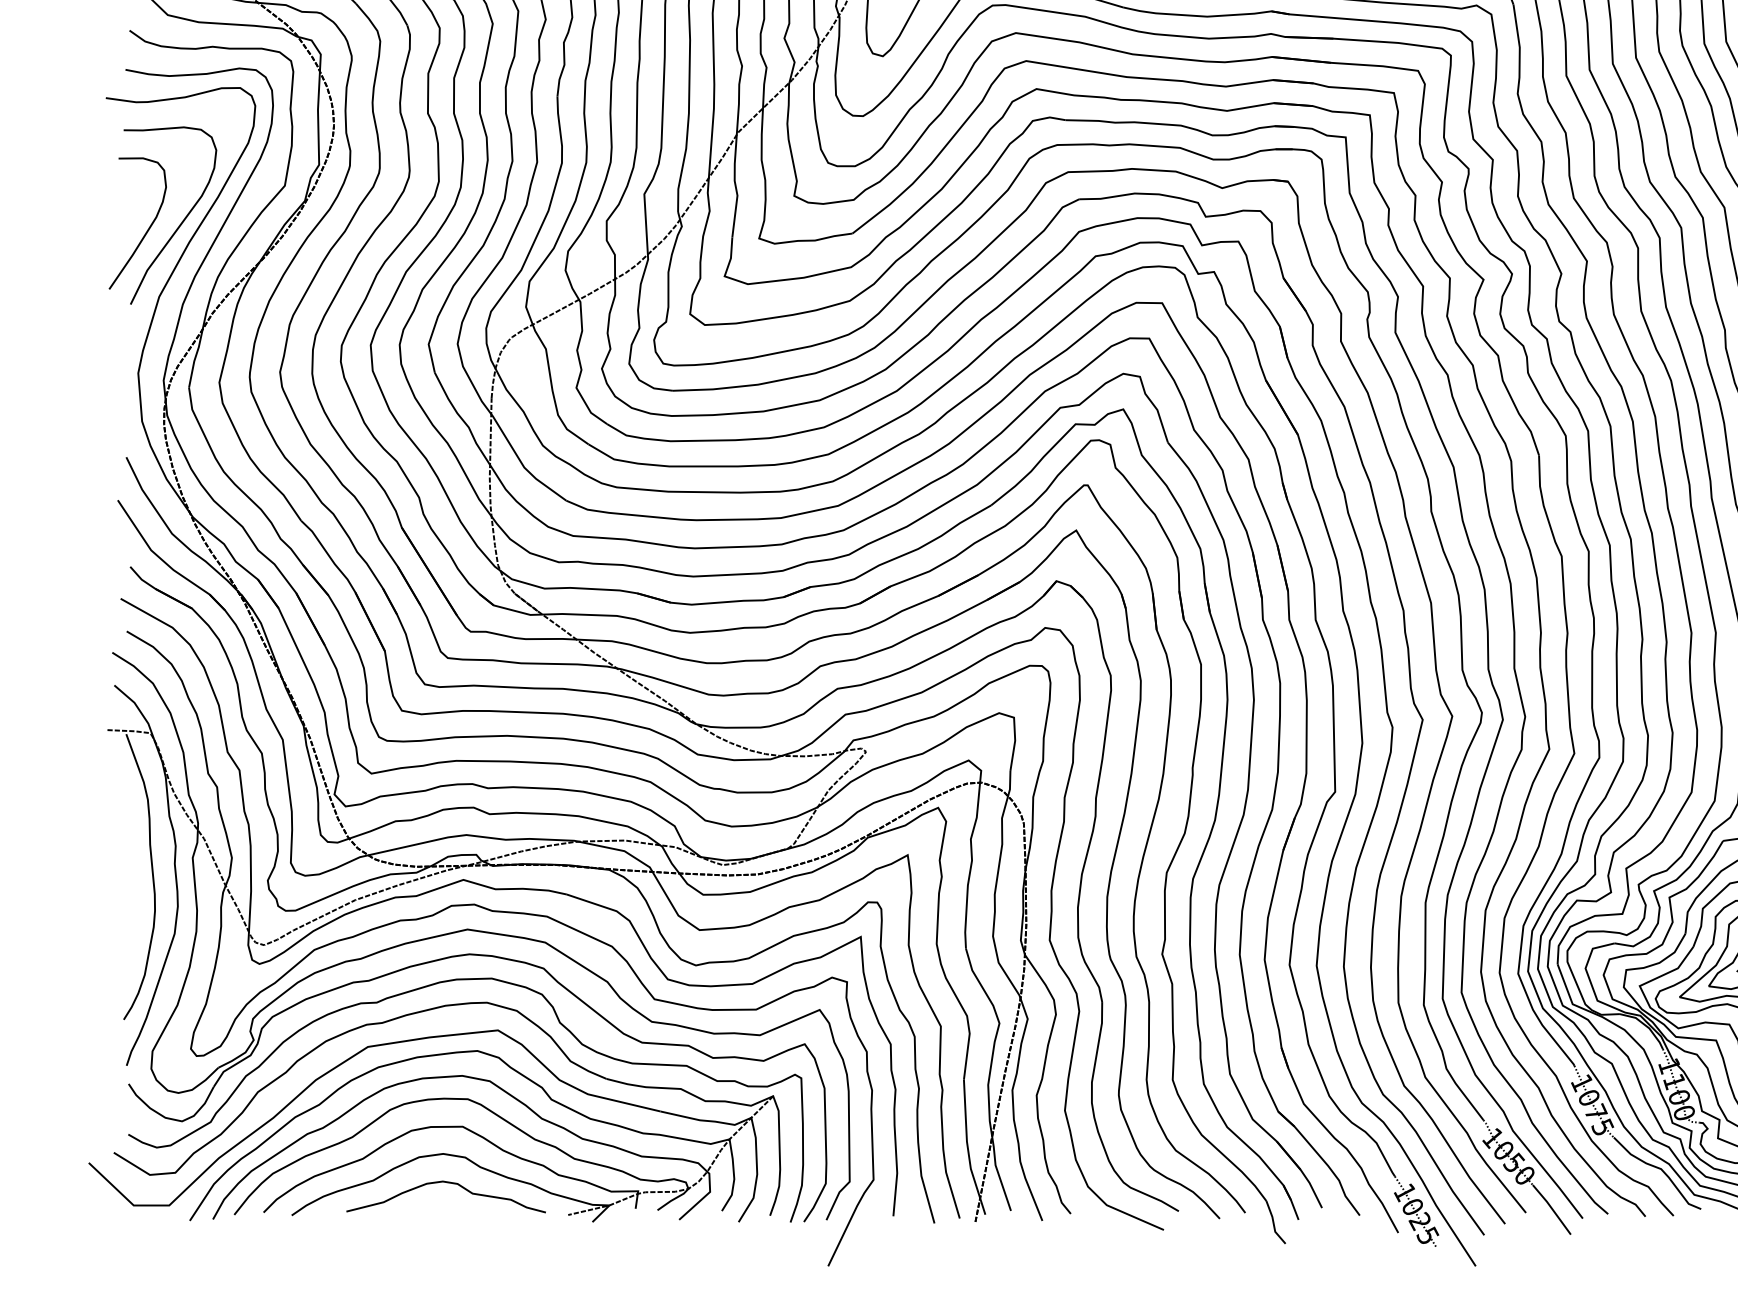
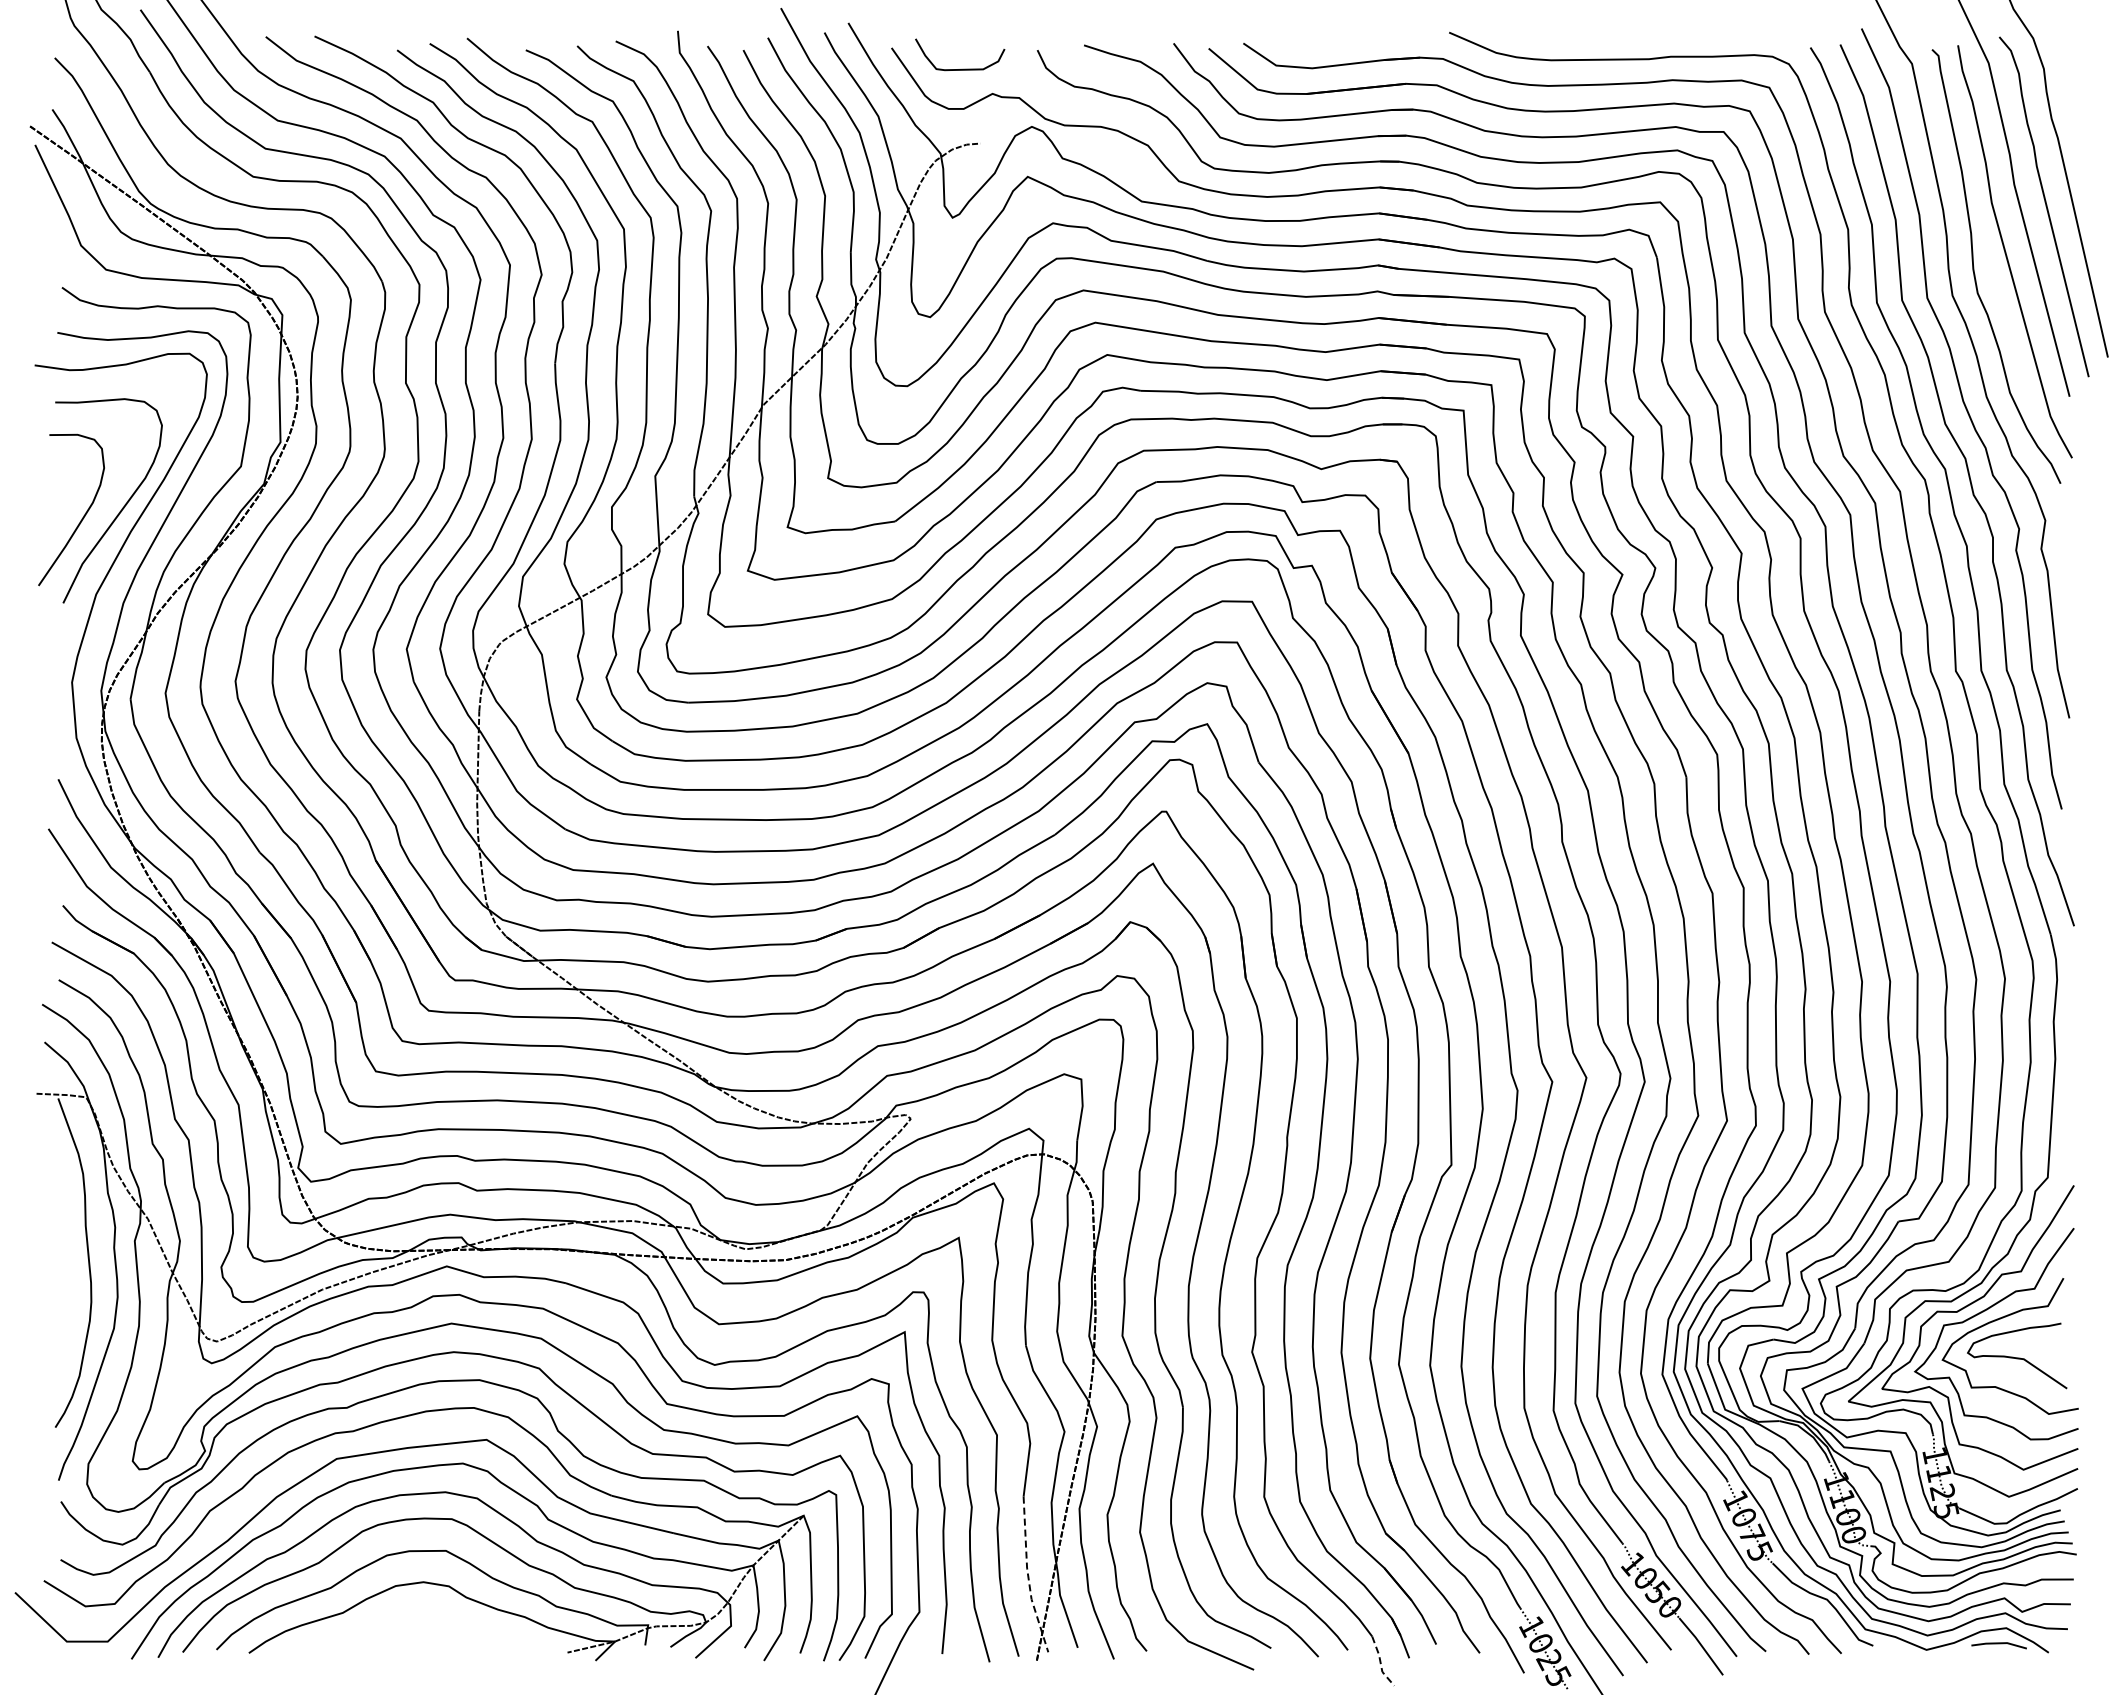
line: (968, 1148) -> (1028, 1575), solid -> dashed
curve: (449, 1183) -> (430, 1616), removed
line: (1273, 1224) -> (1380, 1663), solid -> dashed

